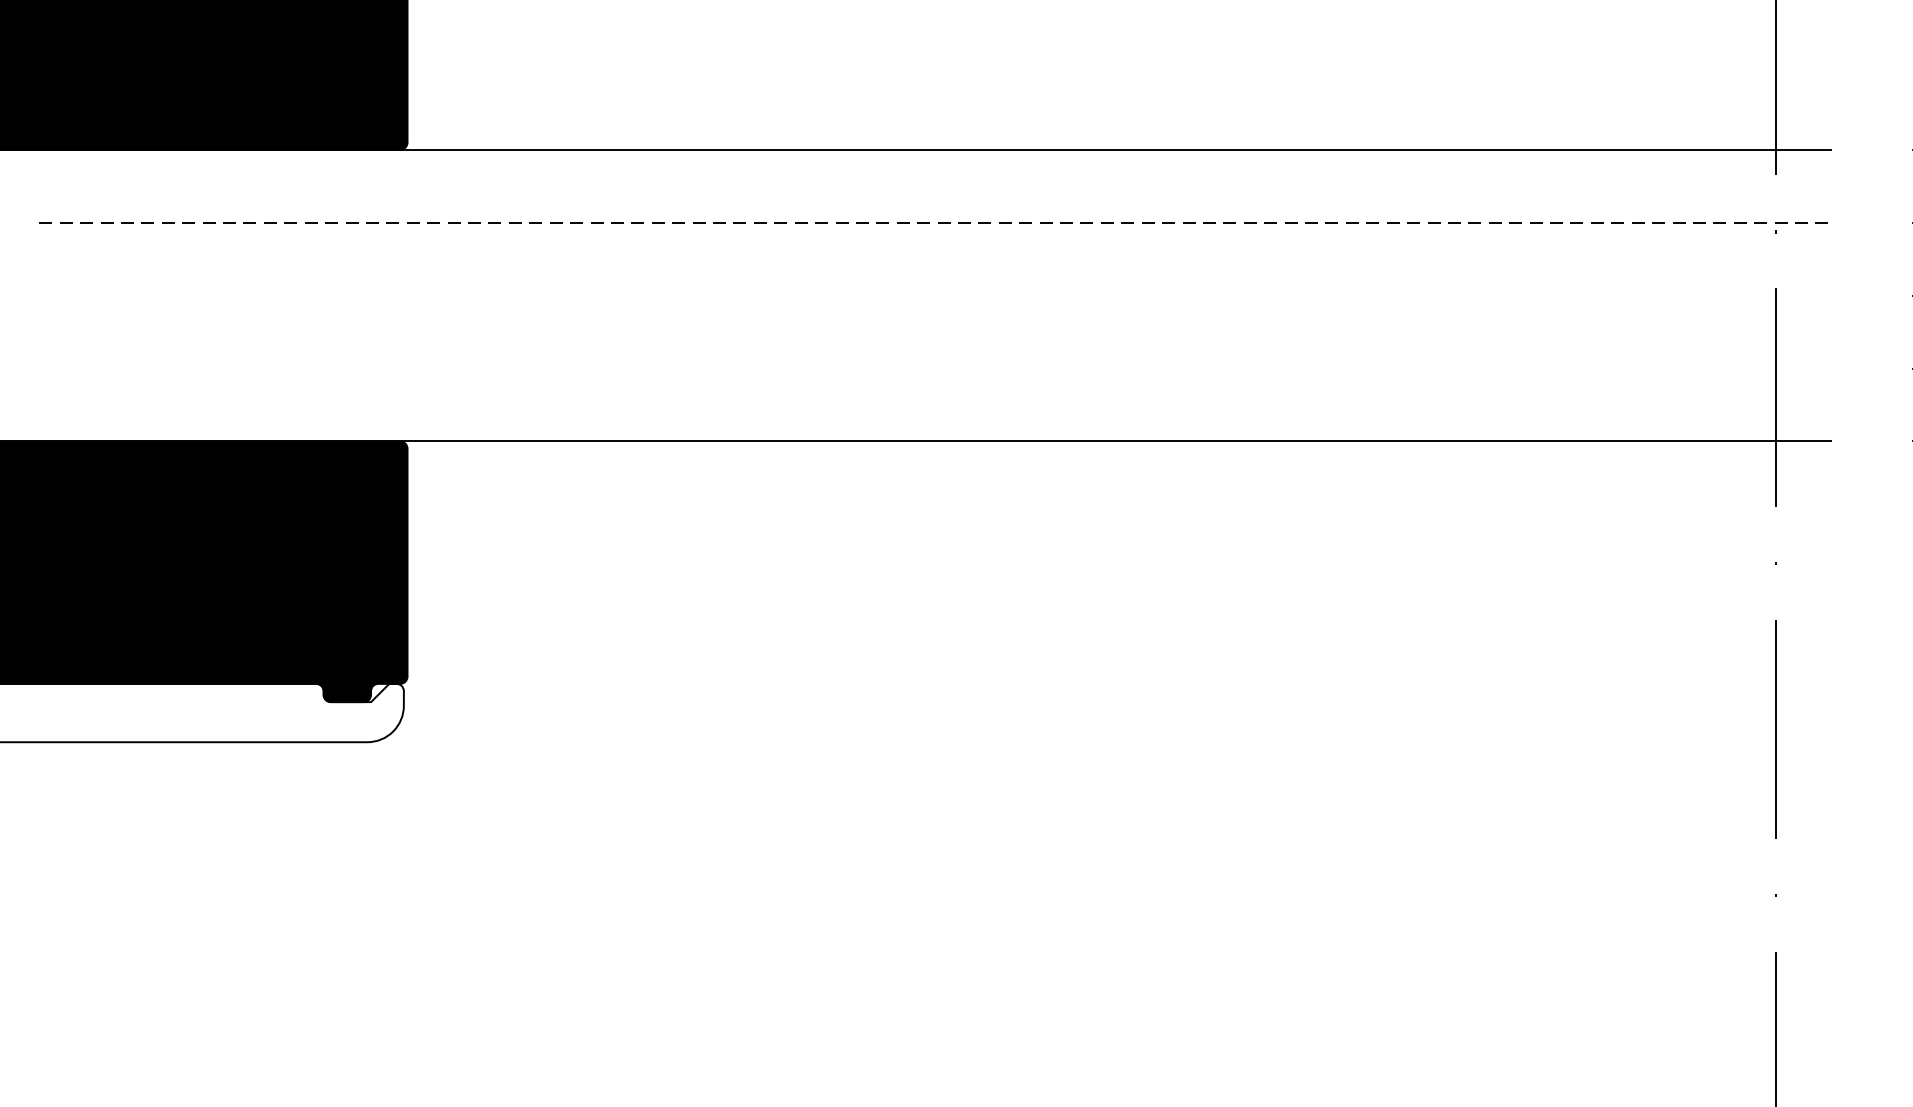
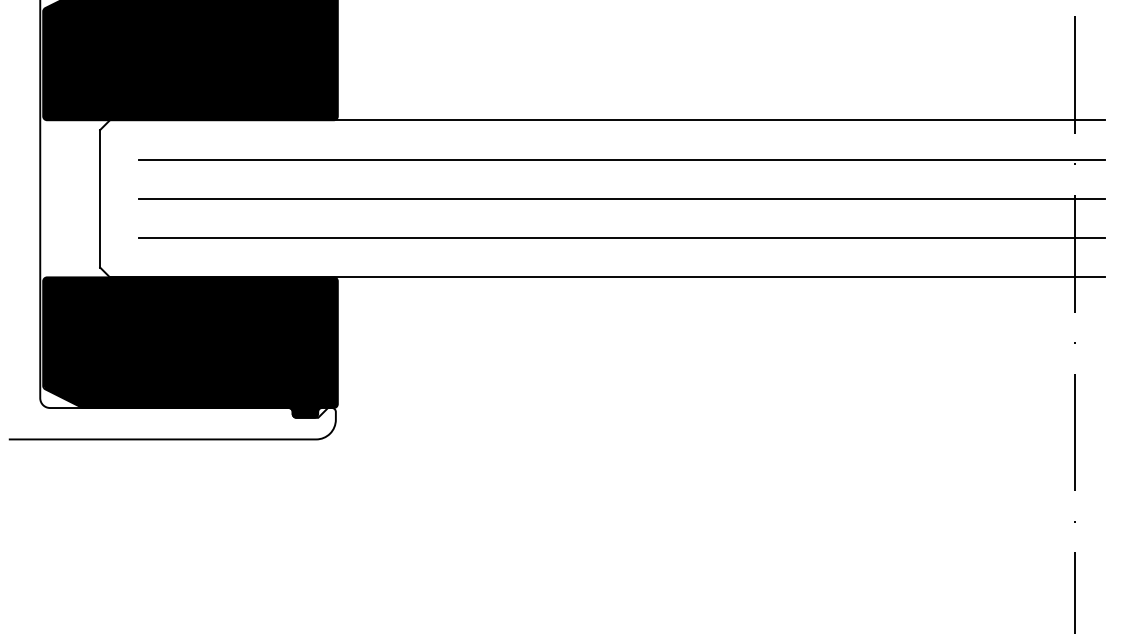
line: (935, 222) -> (622, 159), dashed -> solid
line: (933, 295) -> (621, 198), added
line: (933, 369) -> (621, 238), added

